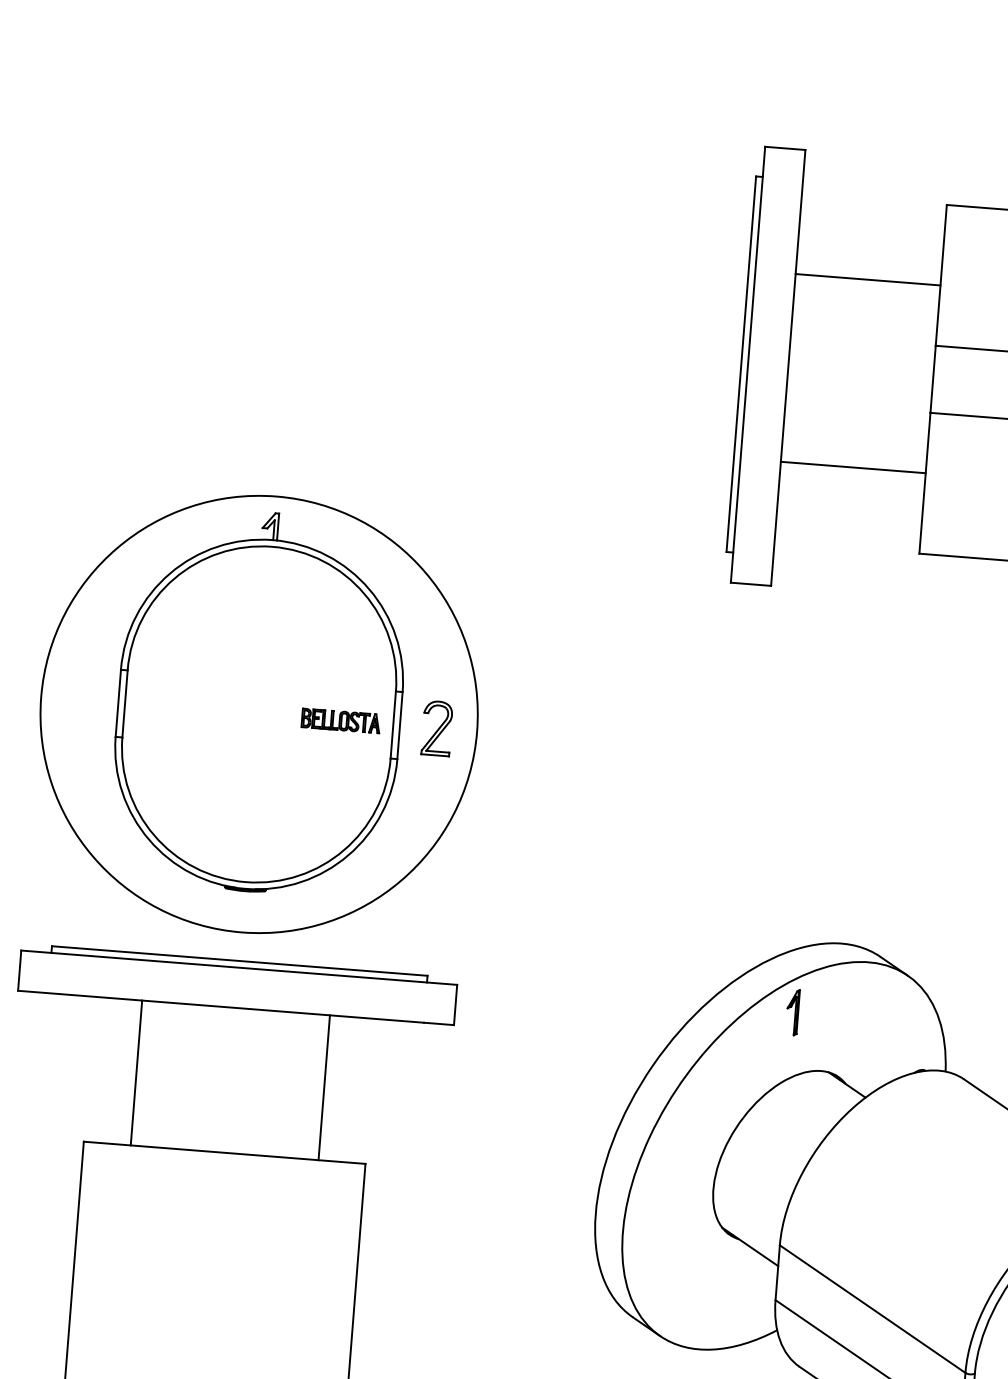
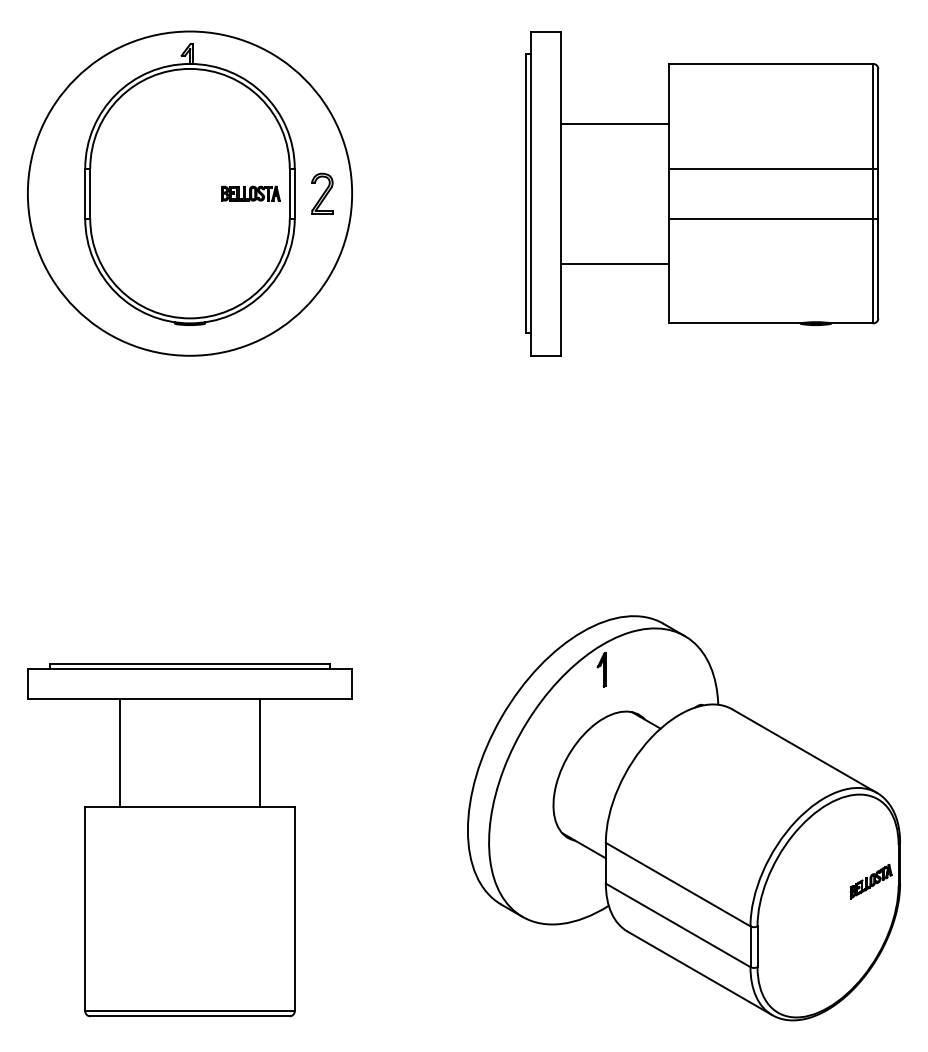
part: (258, 714) -> (189, 193), moved

